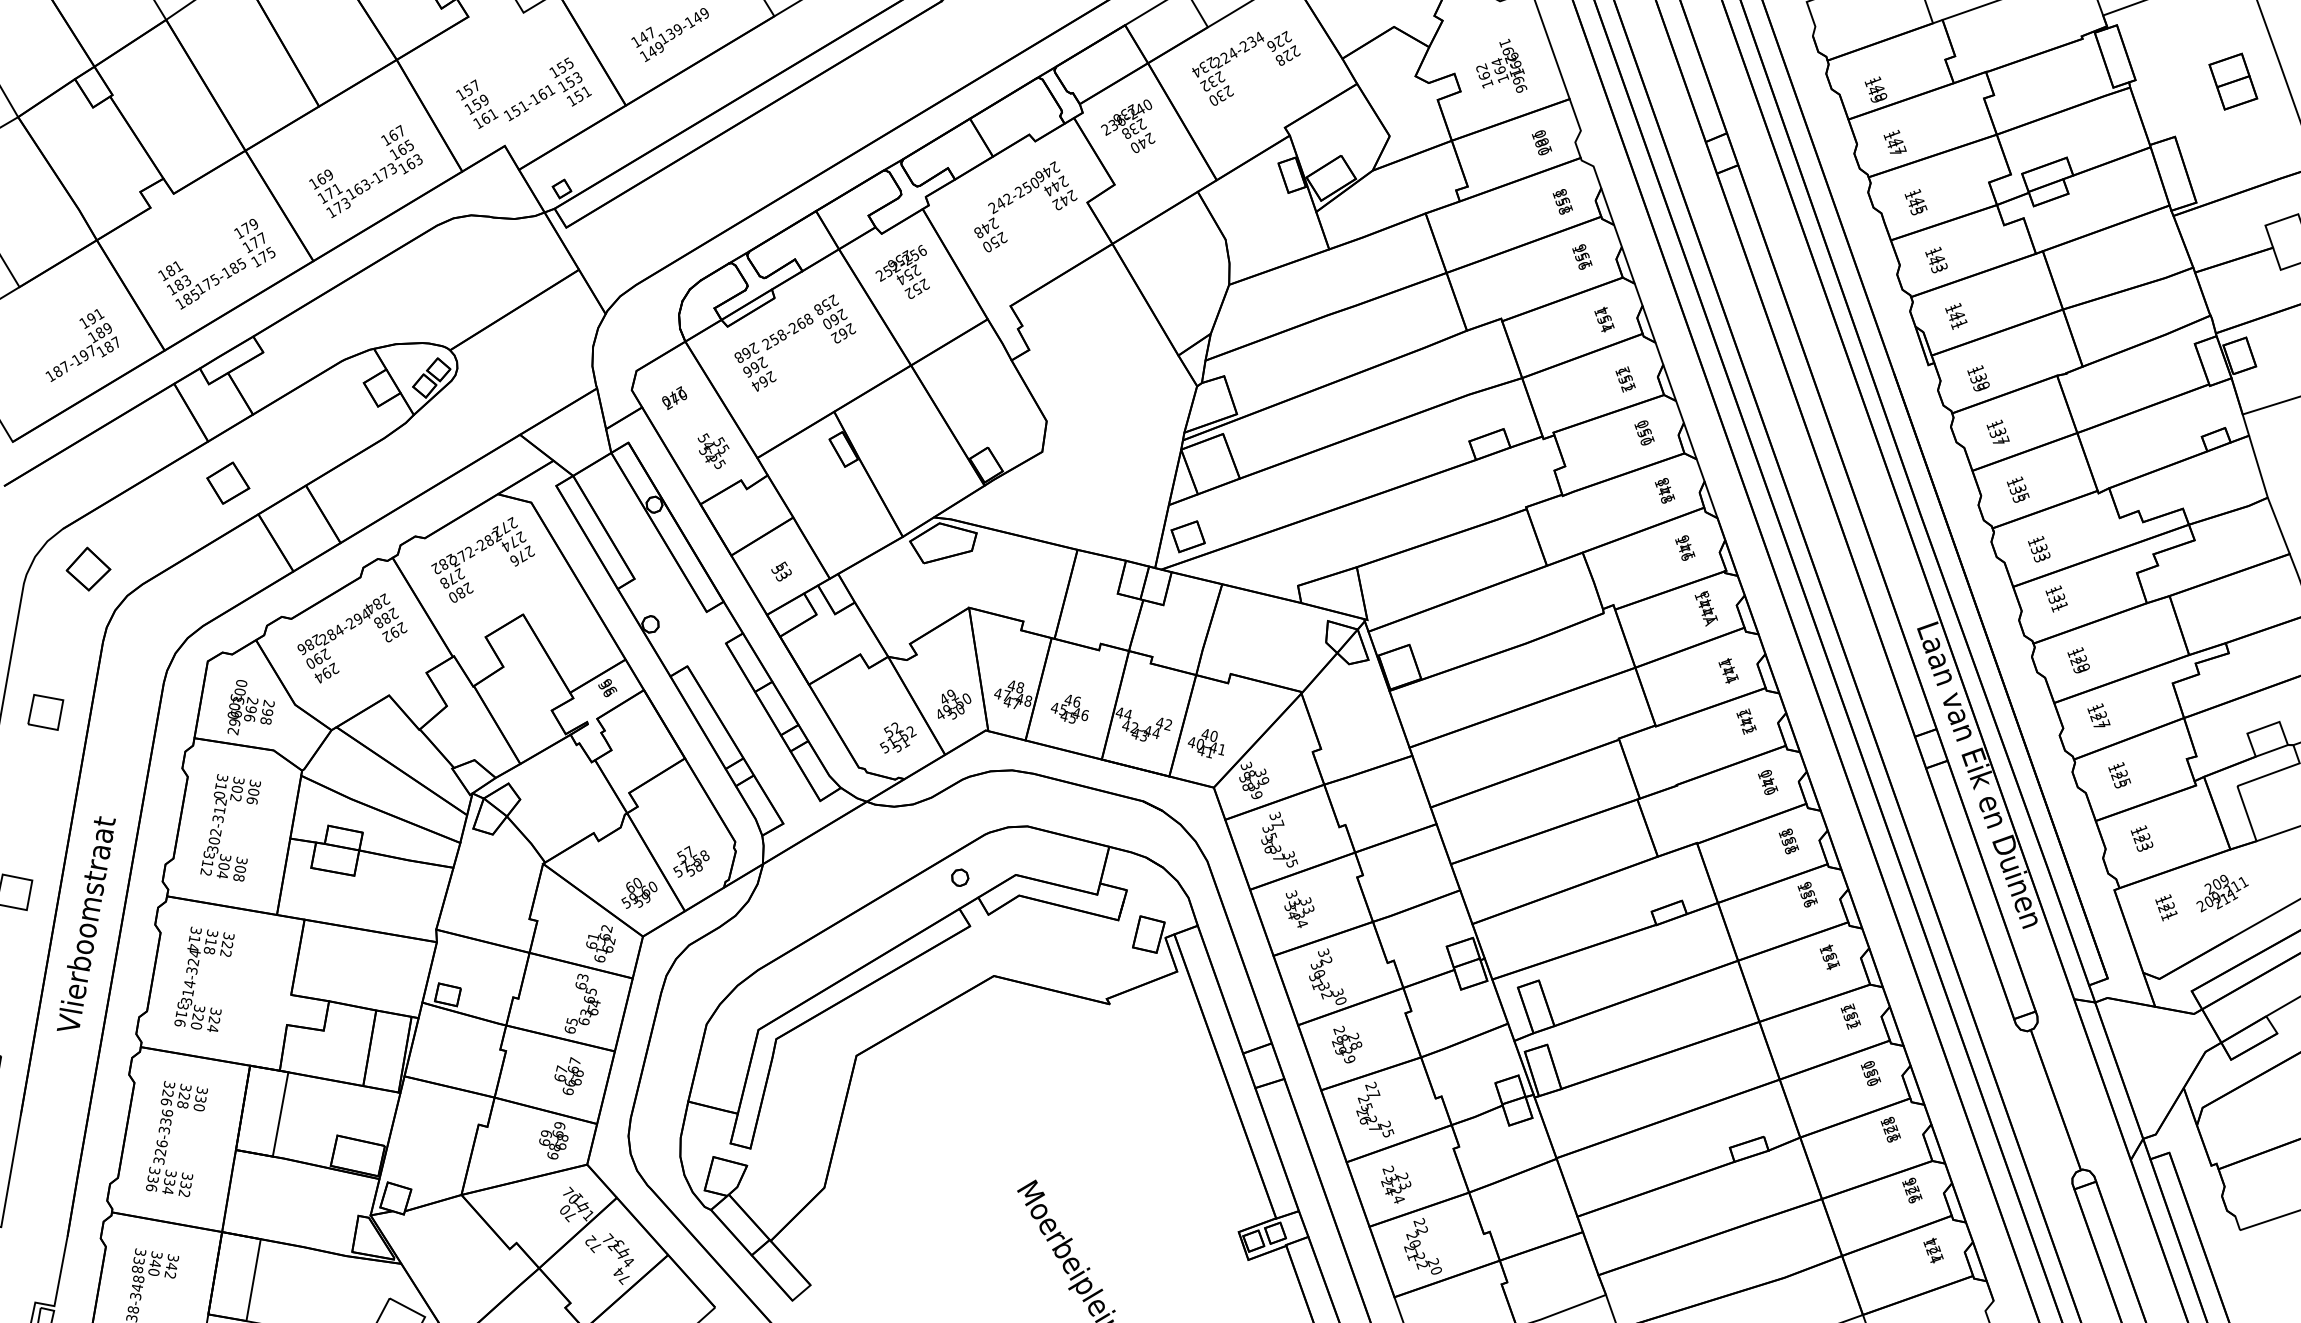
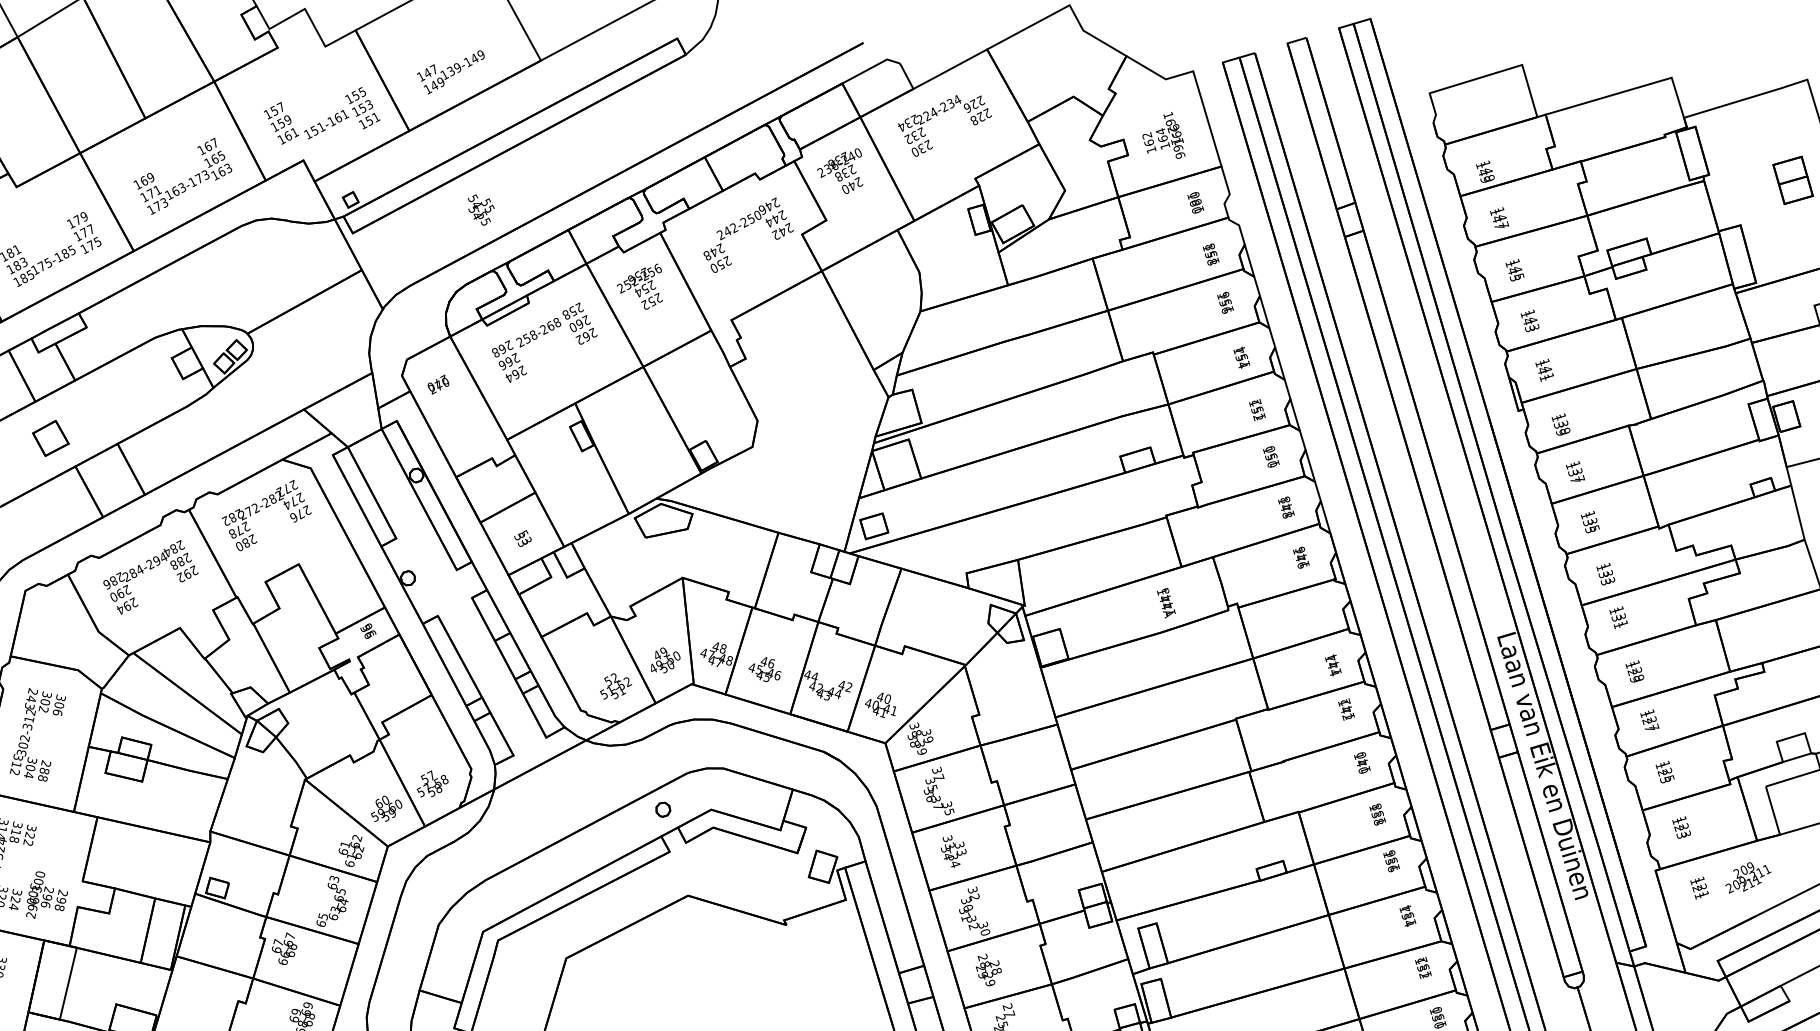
text: (713, 451) -> (480, 210), moved
text: (1705, 608) -> (1165, 602), moved
text: (250, 707) -> (46, 895), moved
text: (220, 786) -> (30, 698), 310 -> 243
text: (241, 864) -> (45, 767), 308 -> 288
text: (568, 1076) -> (283, 948), moved

